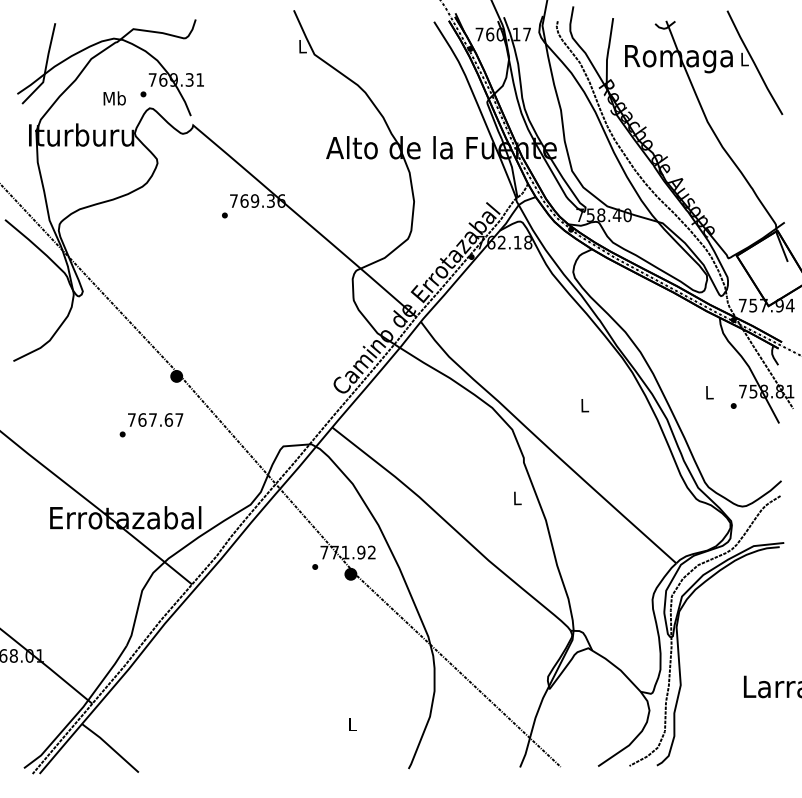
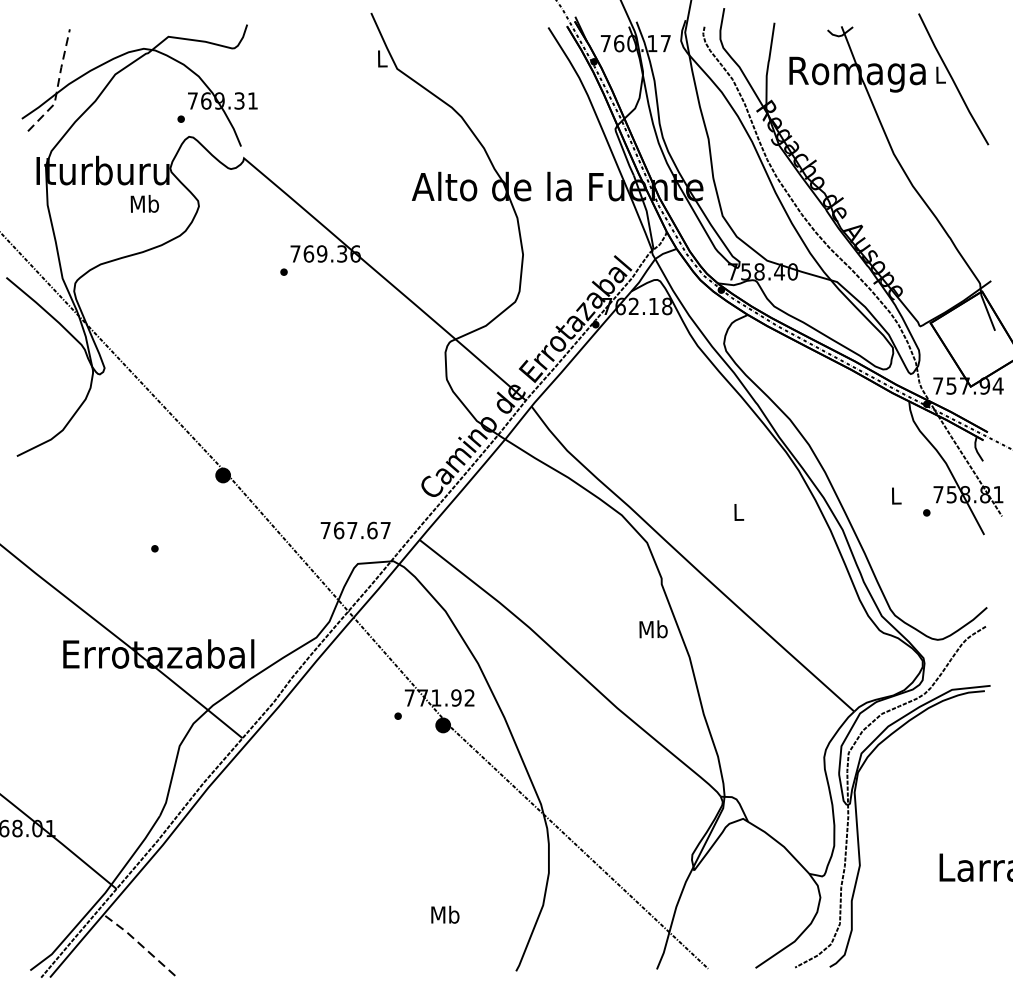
line: (46, 67) -> (58, 85), solid -> dashed
text: (114, 98) -> (144, 203), moved
text: (155, 419) -> (355, 529), moved
text: (517, 498) -> (653, 629), L -> Mb
text: (352, 724) -> (445, 915), L -> Mb
line: (110, 746) -> (139, 942), solid -> dashed

